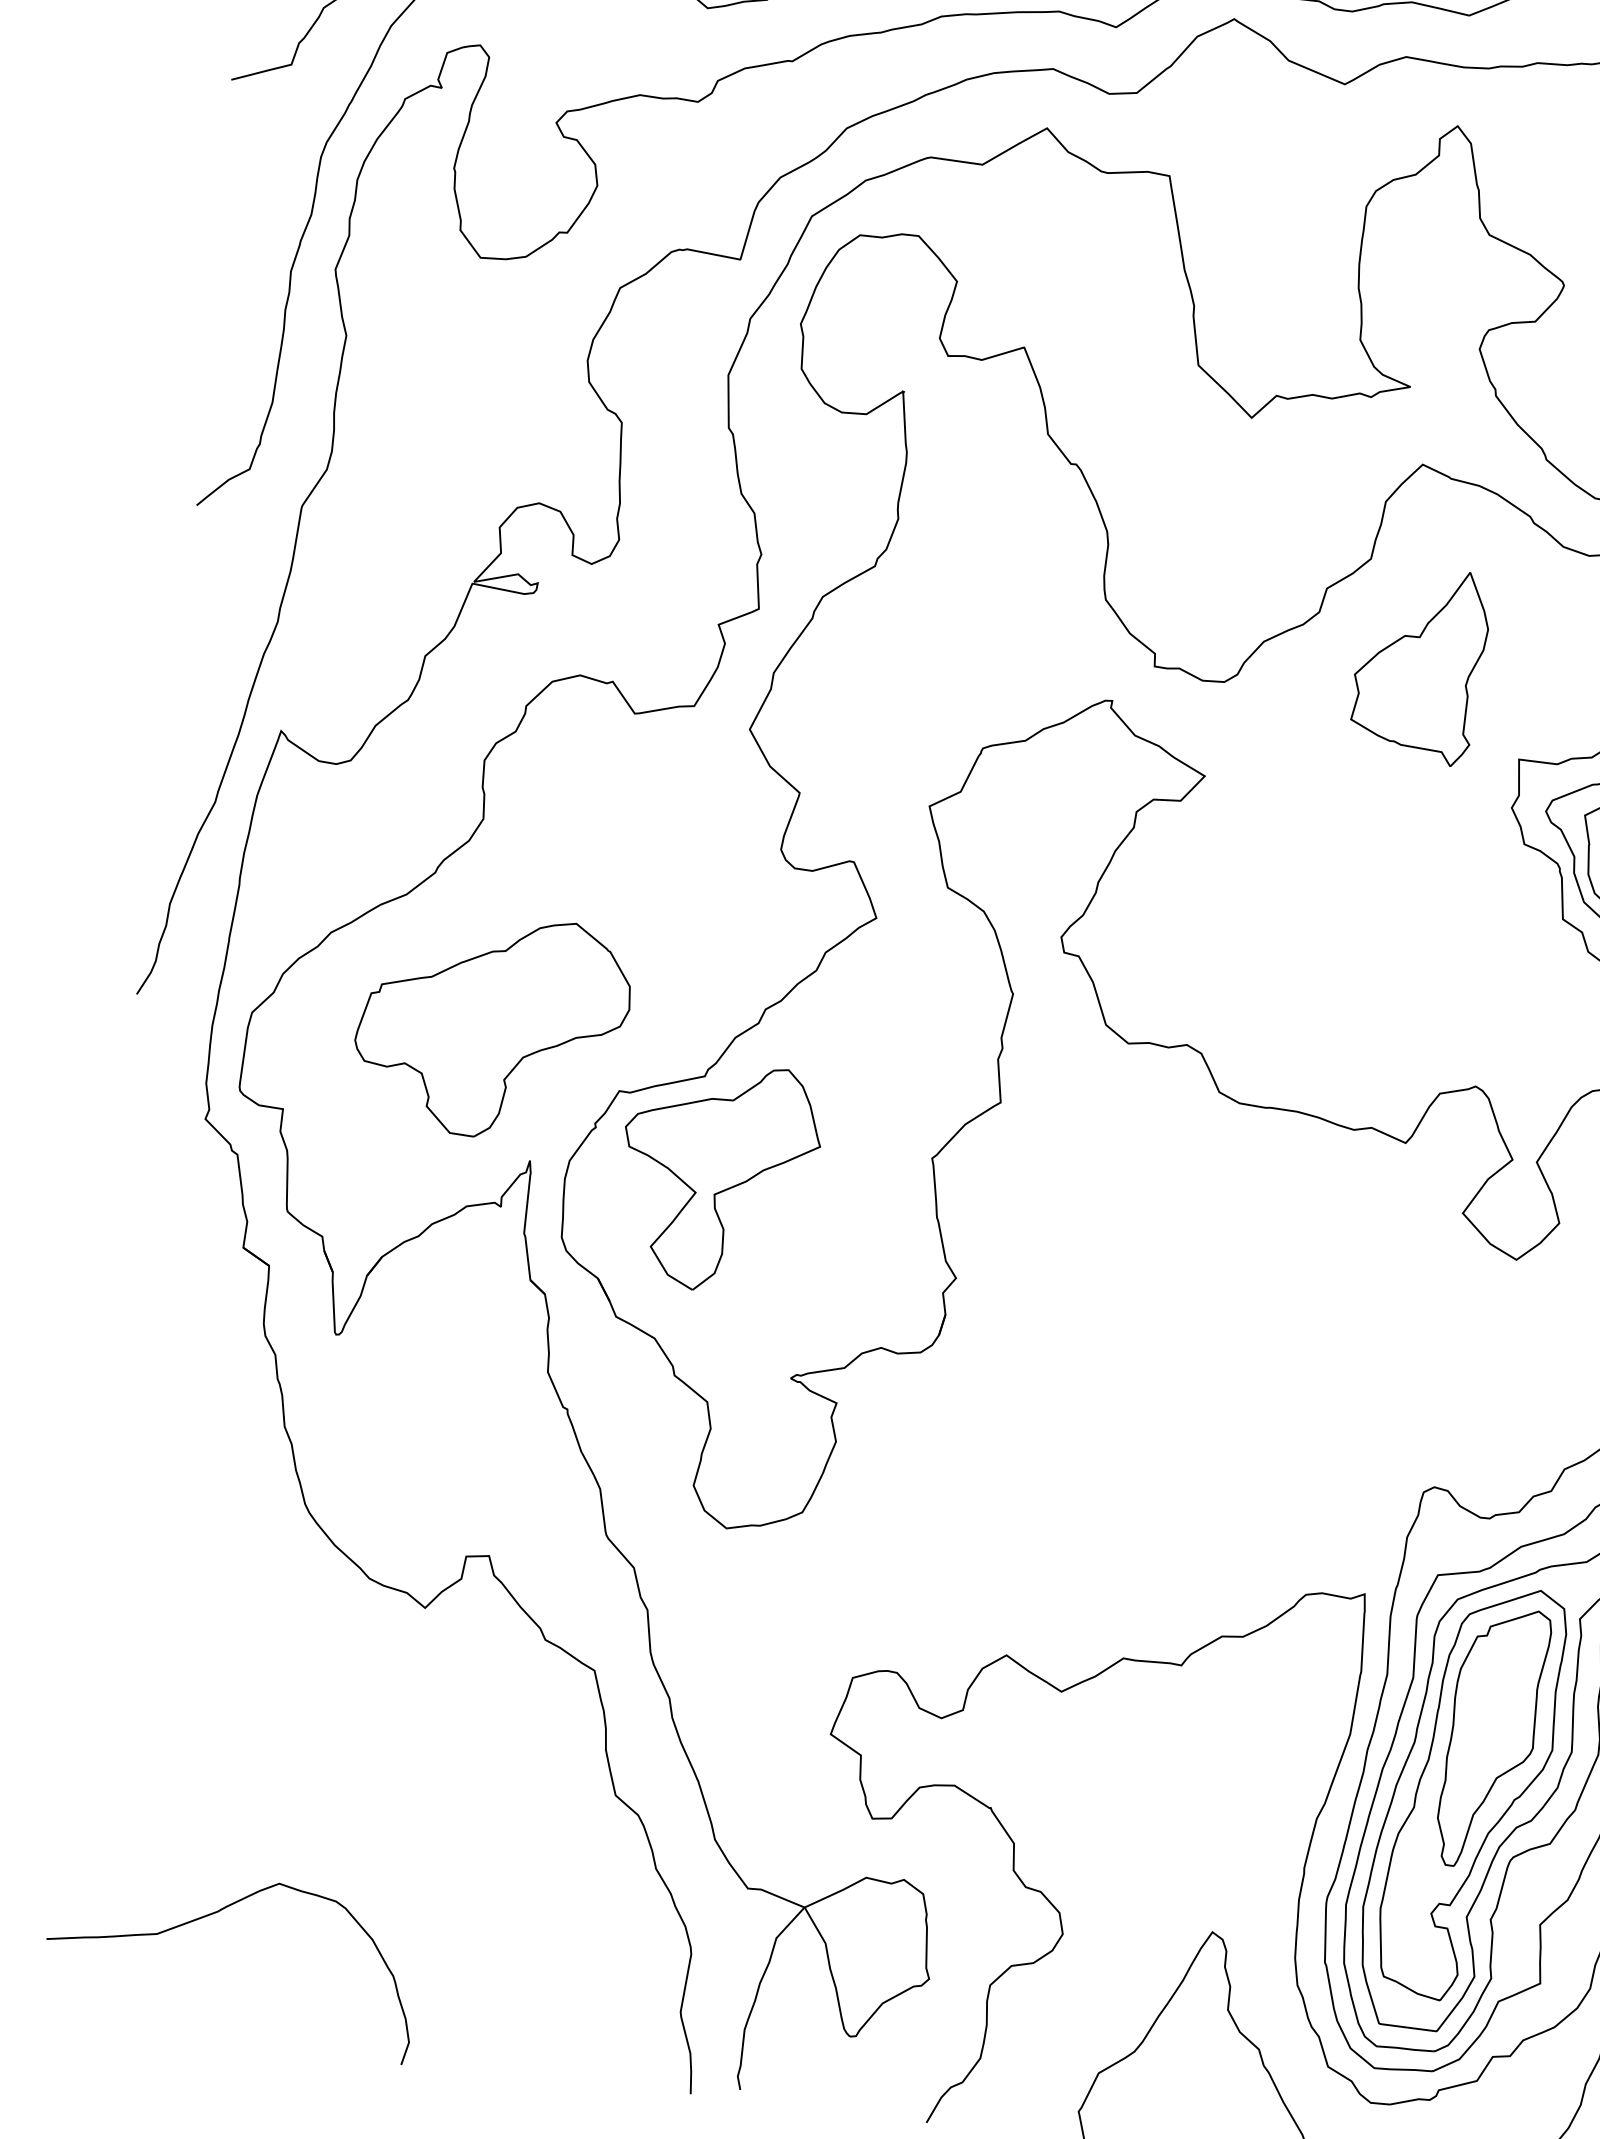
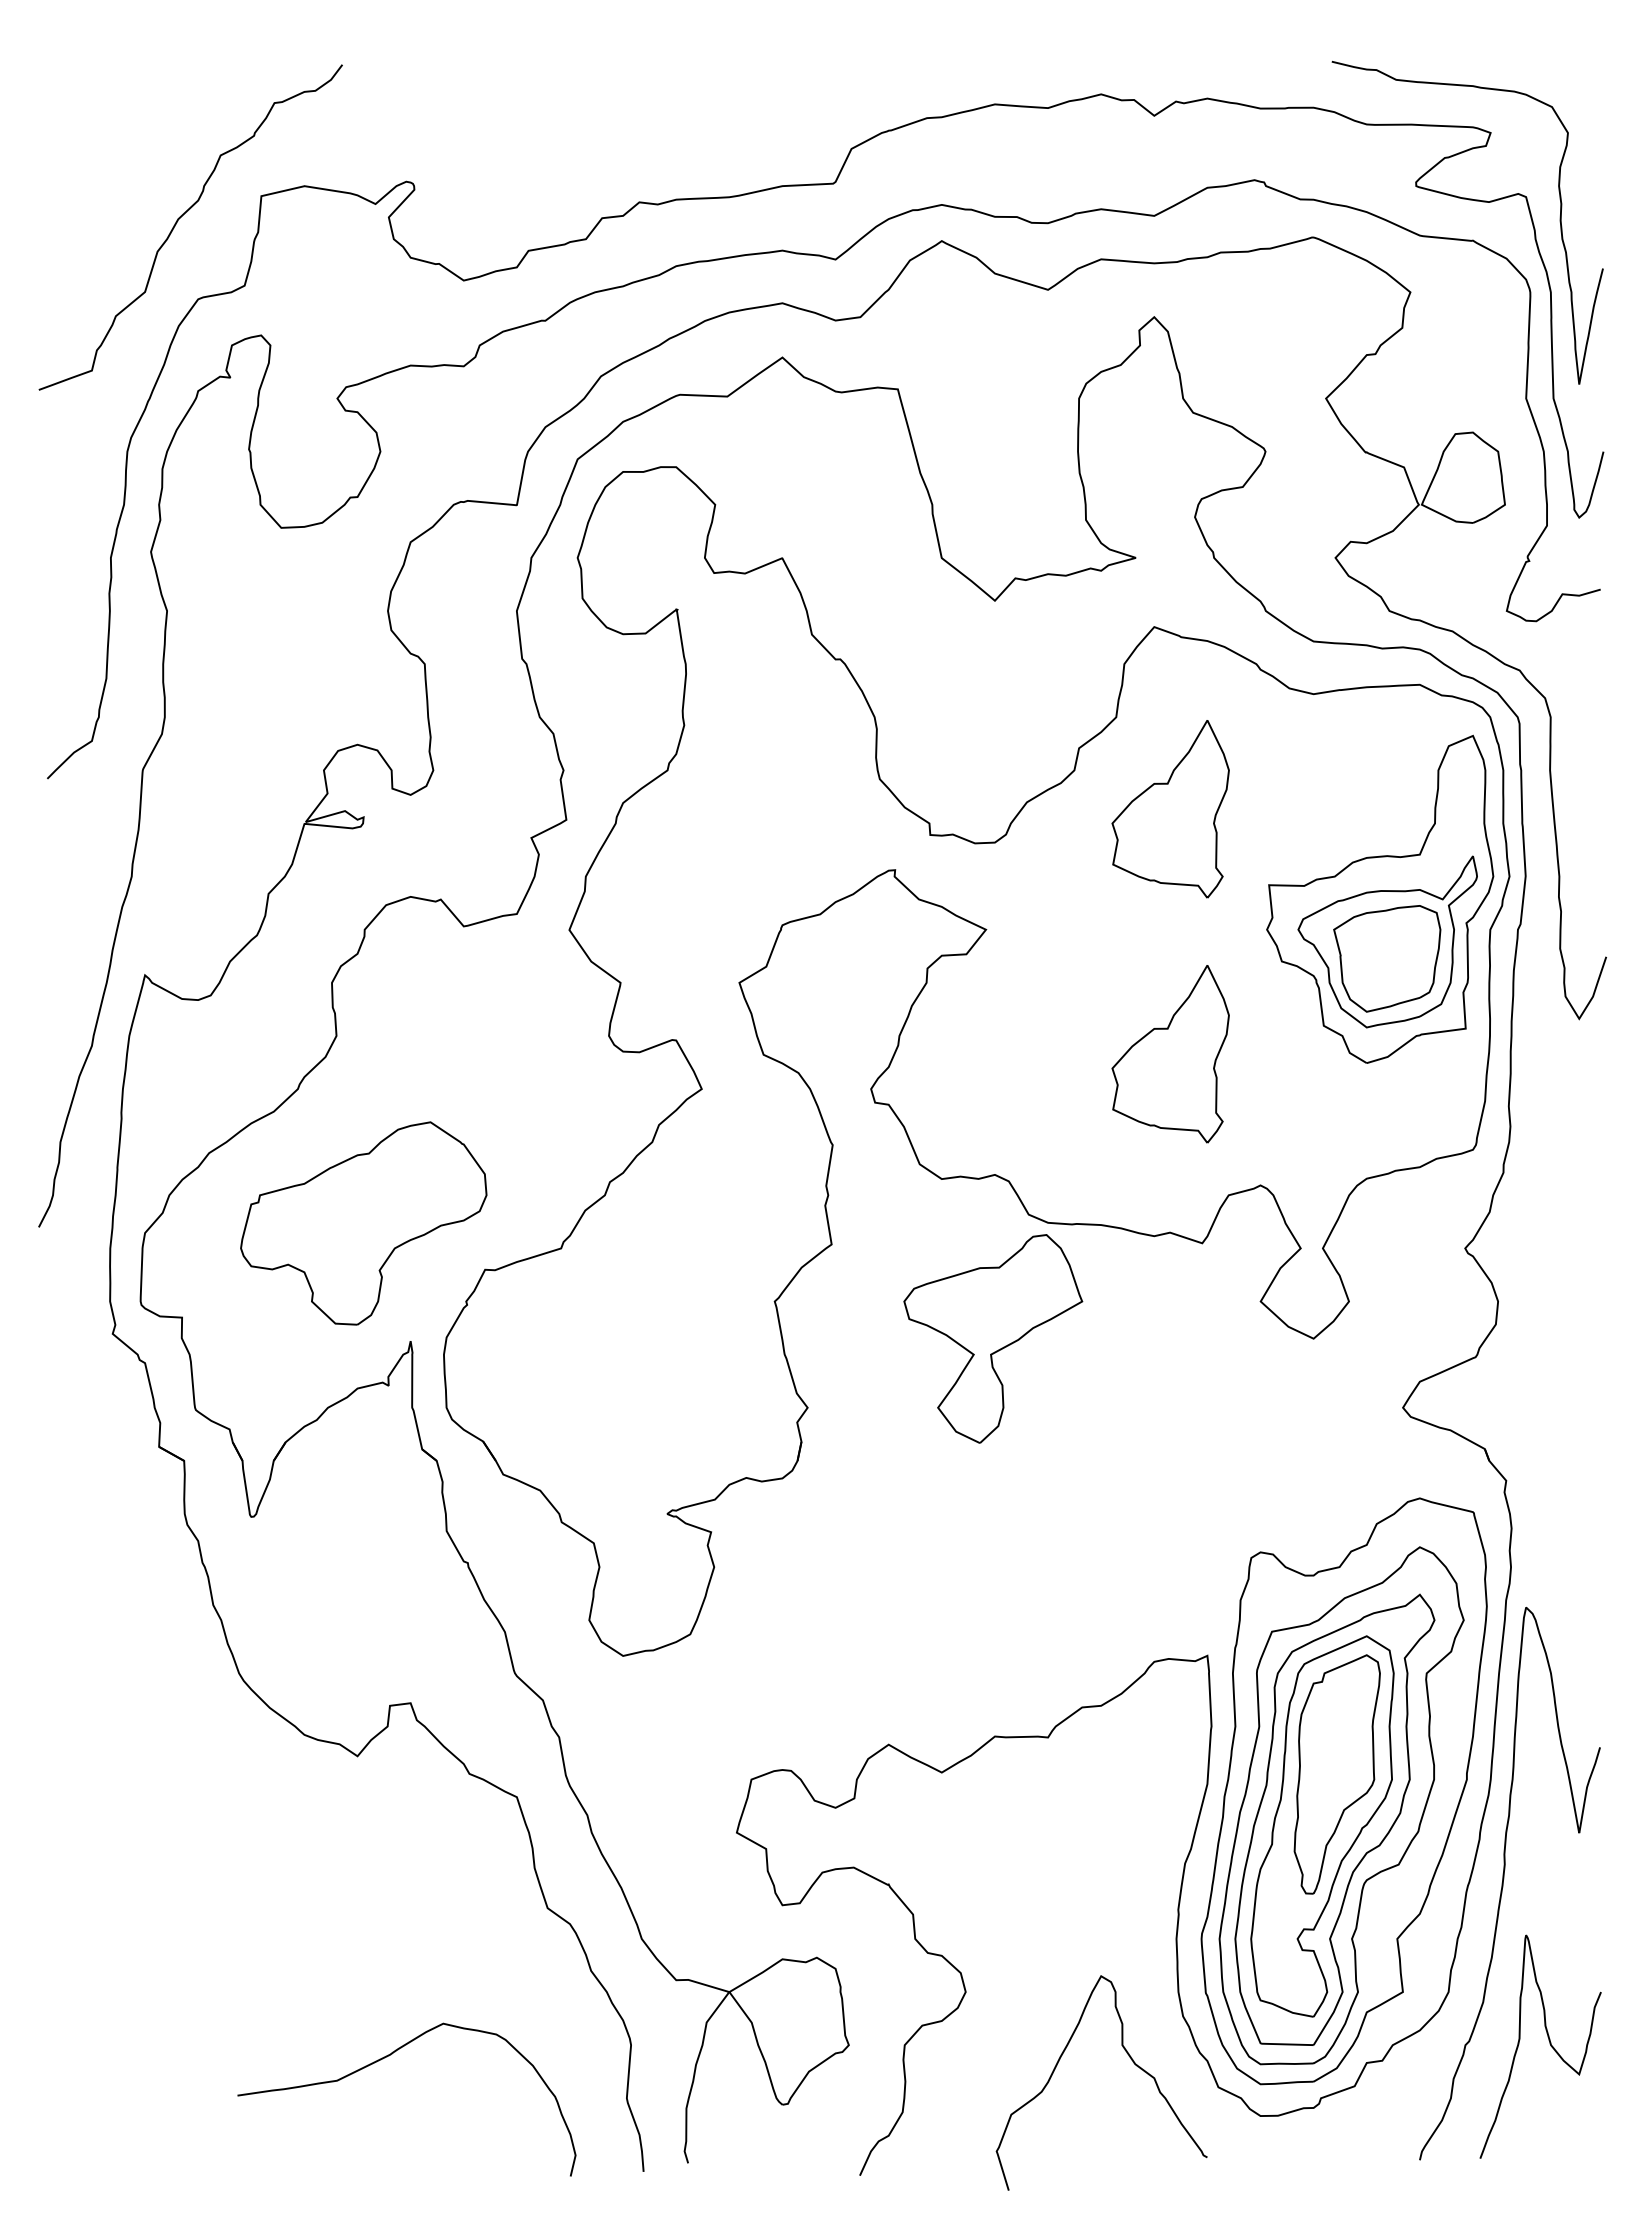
part: (1392, 933) -> (1170, 1054), added
part: (719, 1177) -> (993, 1338), moved
curve: (214, 1914) -> (387, 2057), moved

